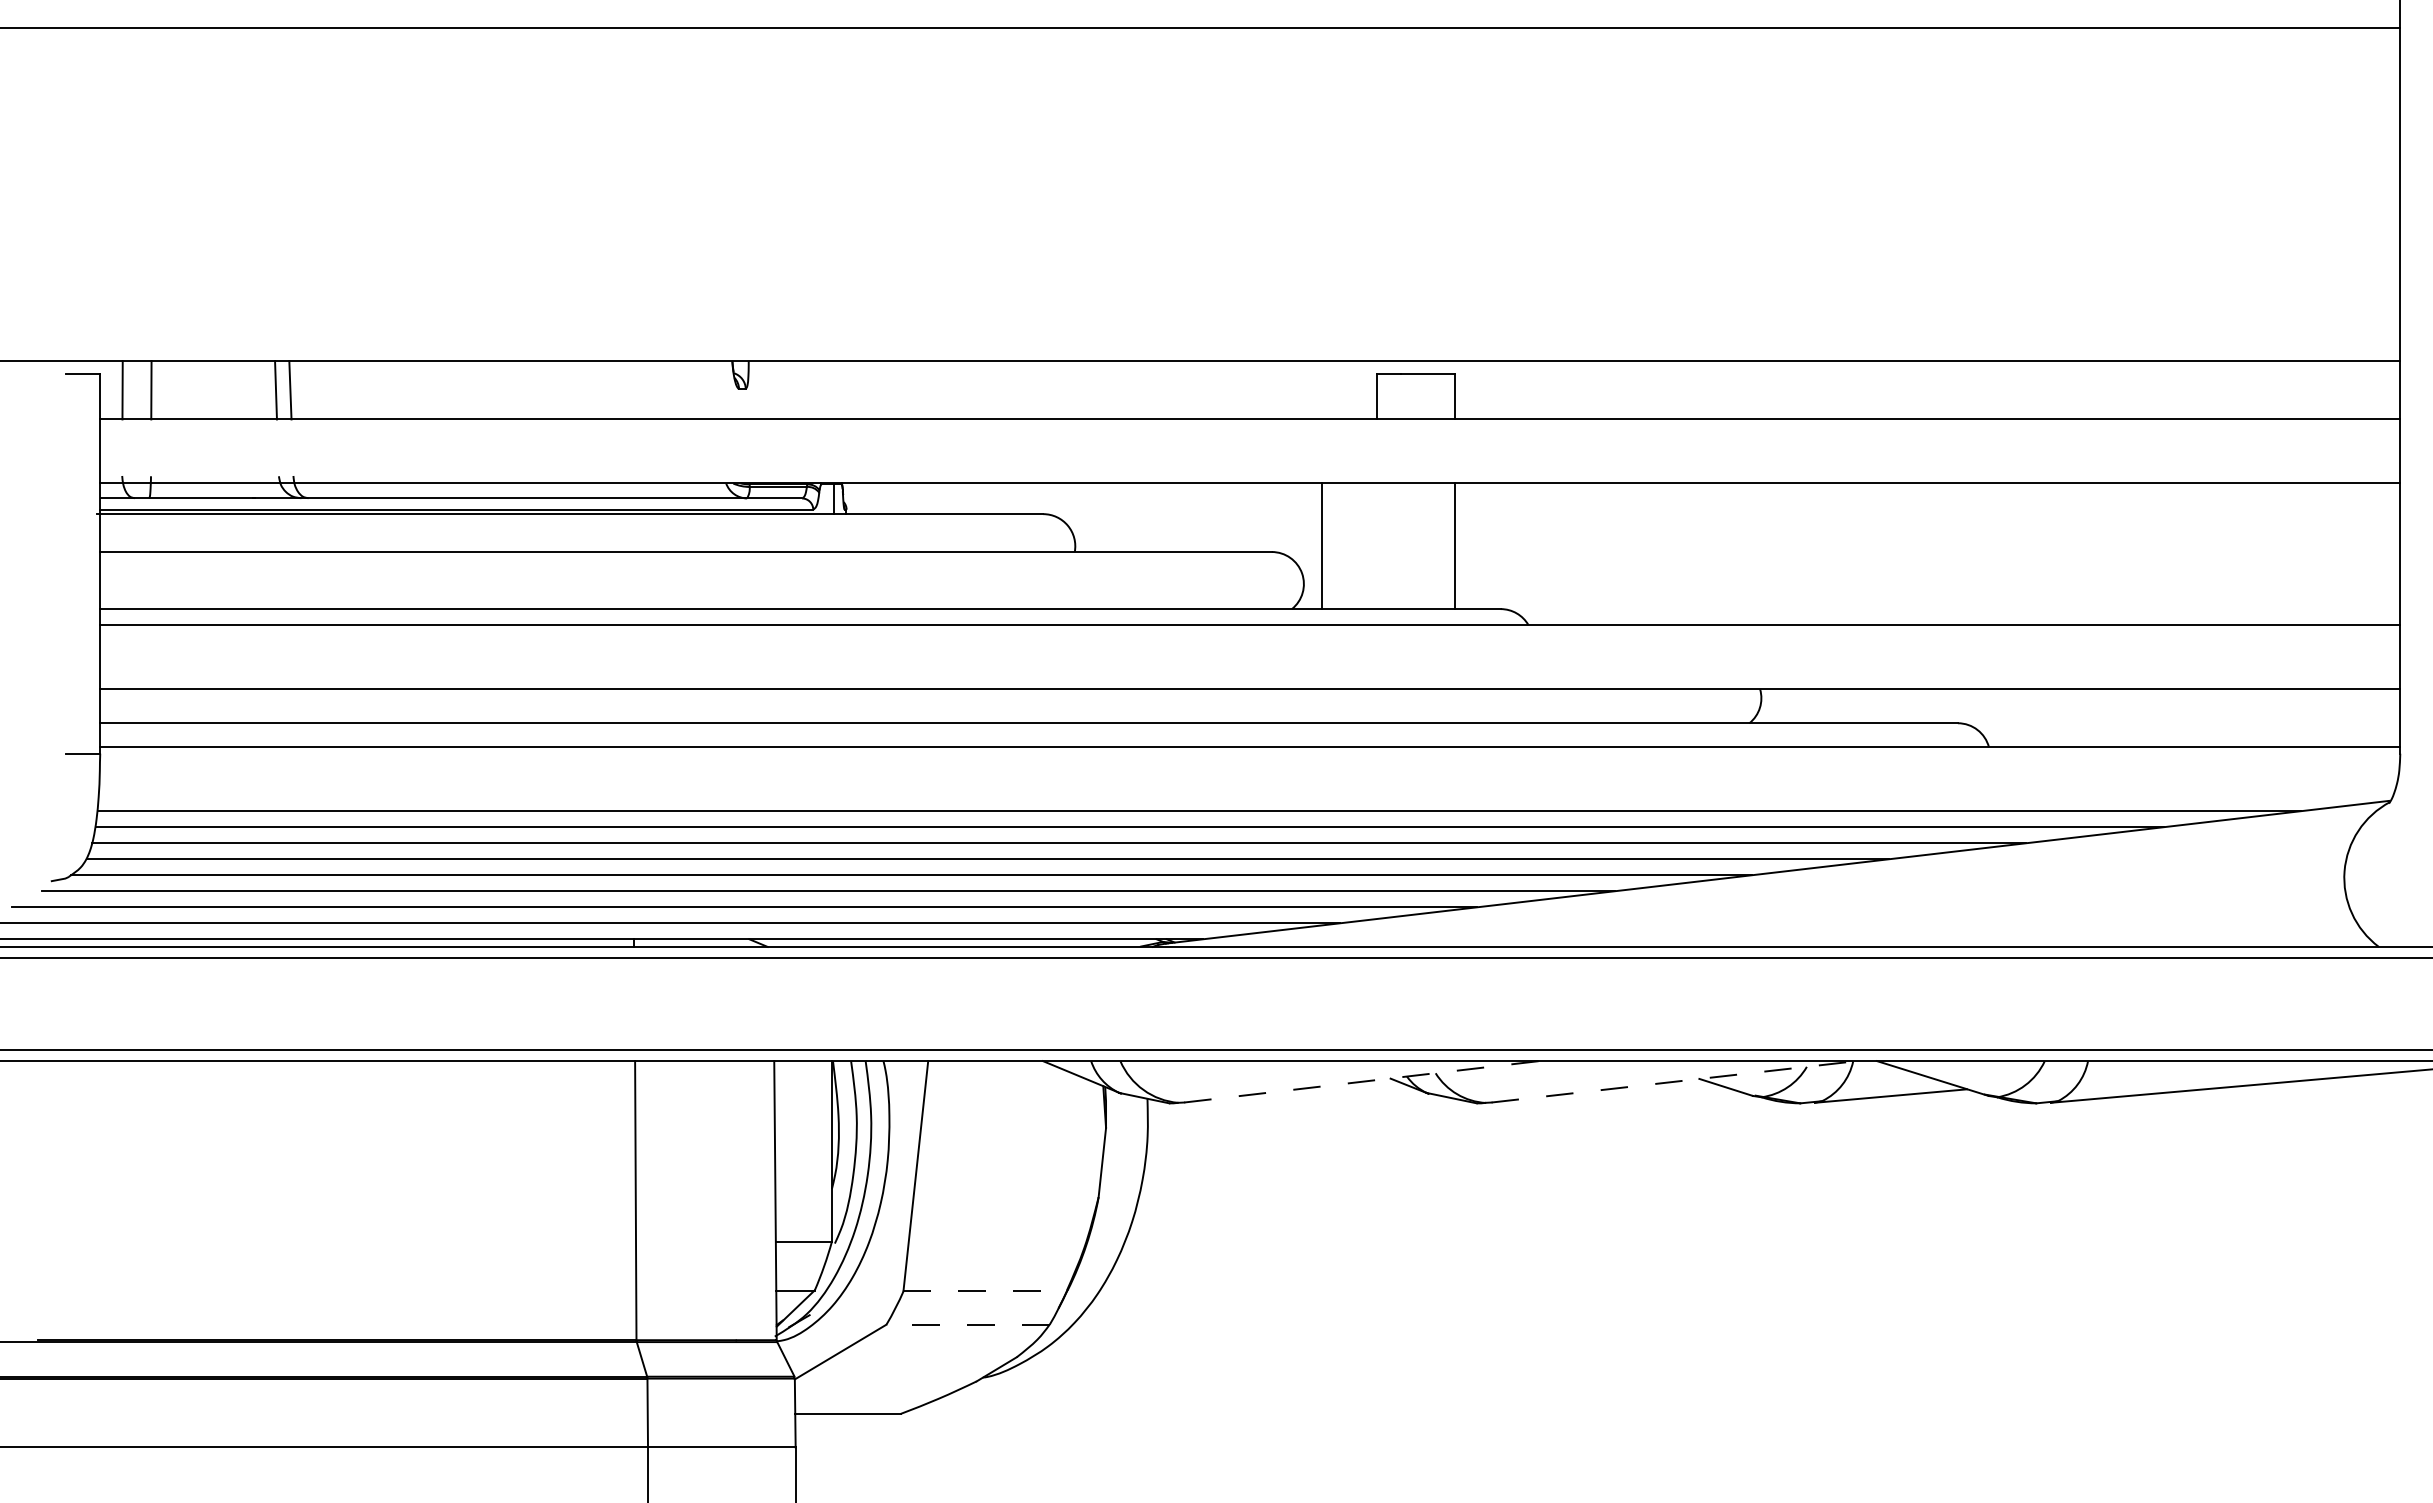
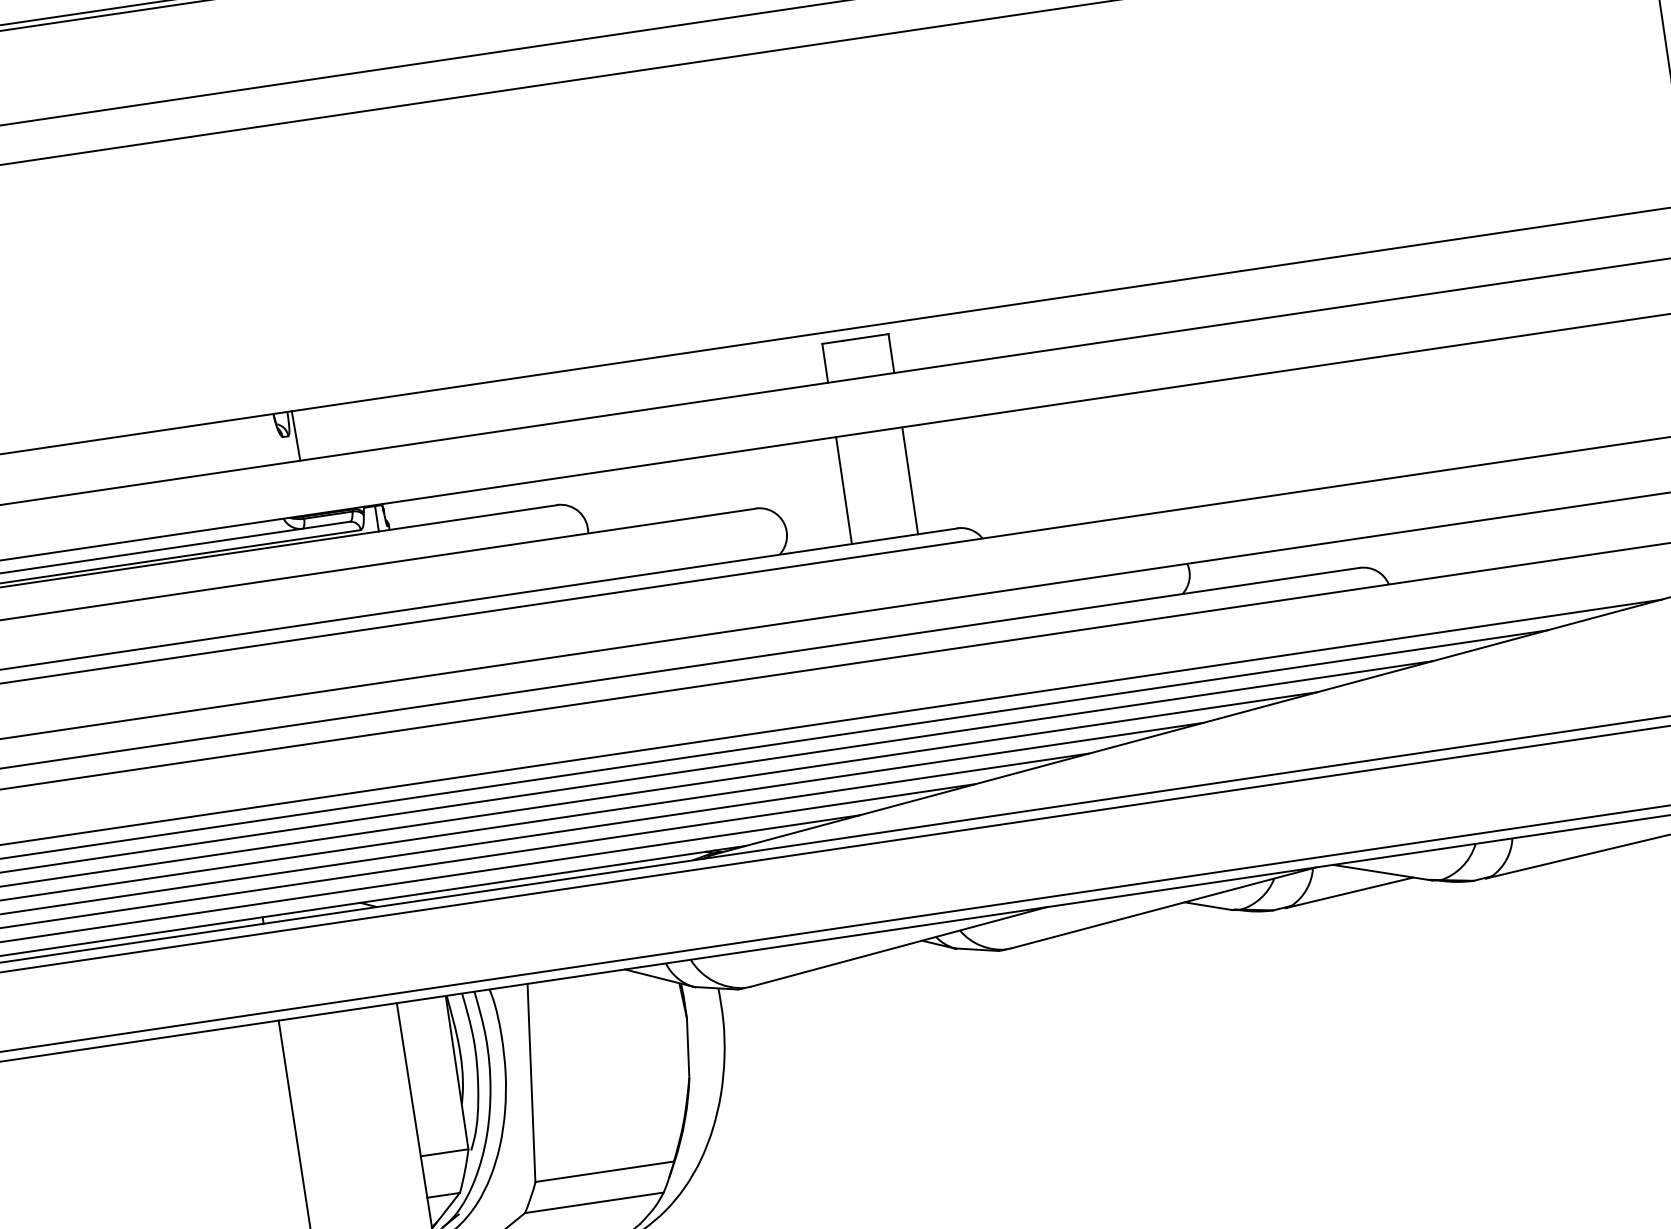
line: (754, 390) -> (295, 436), added
line: (1321, 546) -> (843, 490), moved
line: (1361, 1081) -> (898, 946), dashed -> solid
line: (1674, 1081) -> (1163, 907), dashed -> solid
line: (985, 1290) -> (604, 1171), dashed -> solid
line: (967, 1324) -> (593, 1202), dashed -> solid

